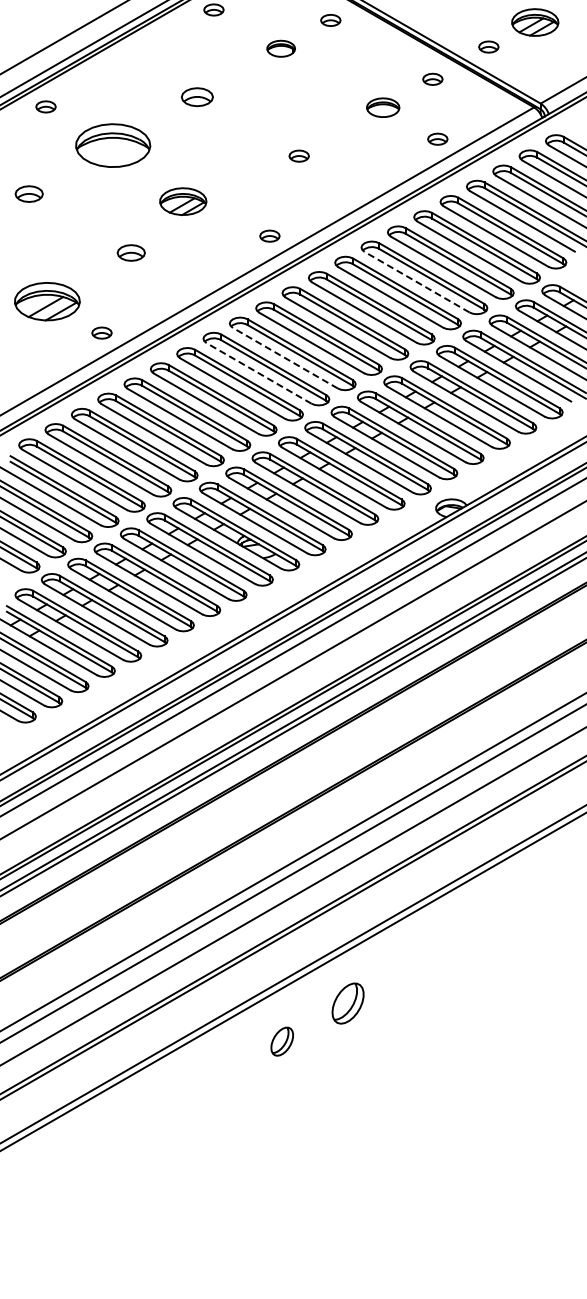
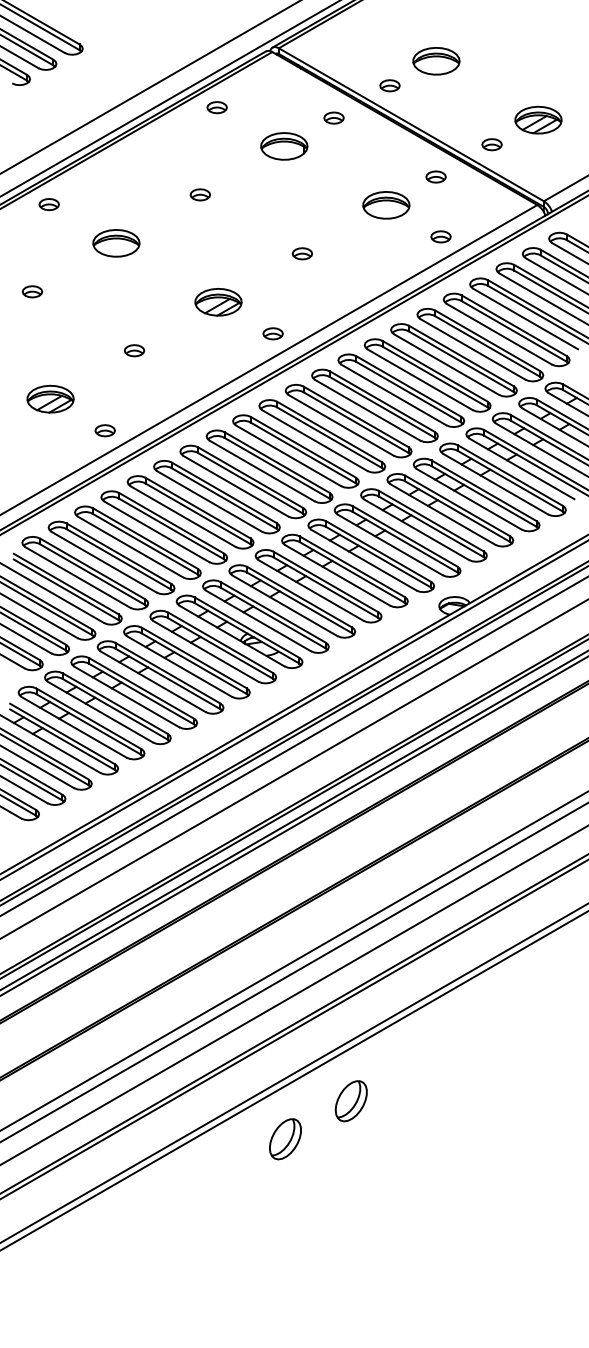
part: (281, 48) -> (284, 146), size x1.67
part: (196, 96) -> (199, 194), size x0.62
part: (383, 107) -> (386, 205), size x1.43
part: (113, 145) -> (116, 243), size x0.62
part: (29, 193) -> (32, 291), size x0.71
part: (183, 201) -> (218, 302), moved
part: (131, 252) -> (134, 350), size x0.71
line: (417, 281) -> (420, 379), dashed -> solid
part: (47, 300) -> (50, 398), size x0.71
line: (285, 357) -> (288, 455), dashed -> solid
line: (259, 373) -> (262, 471), dashed -> solid
part: (282, 1041) -> (285, 1139), size x1.43

